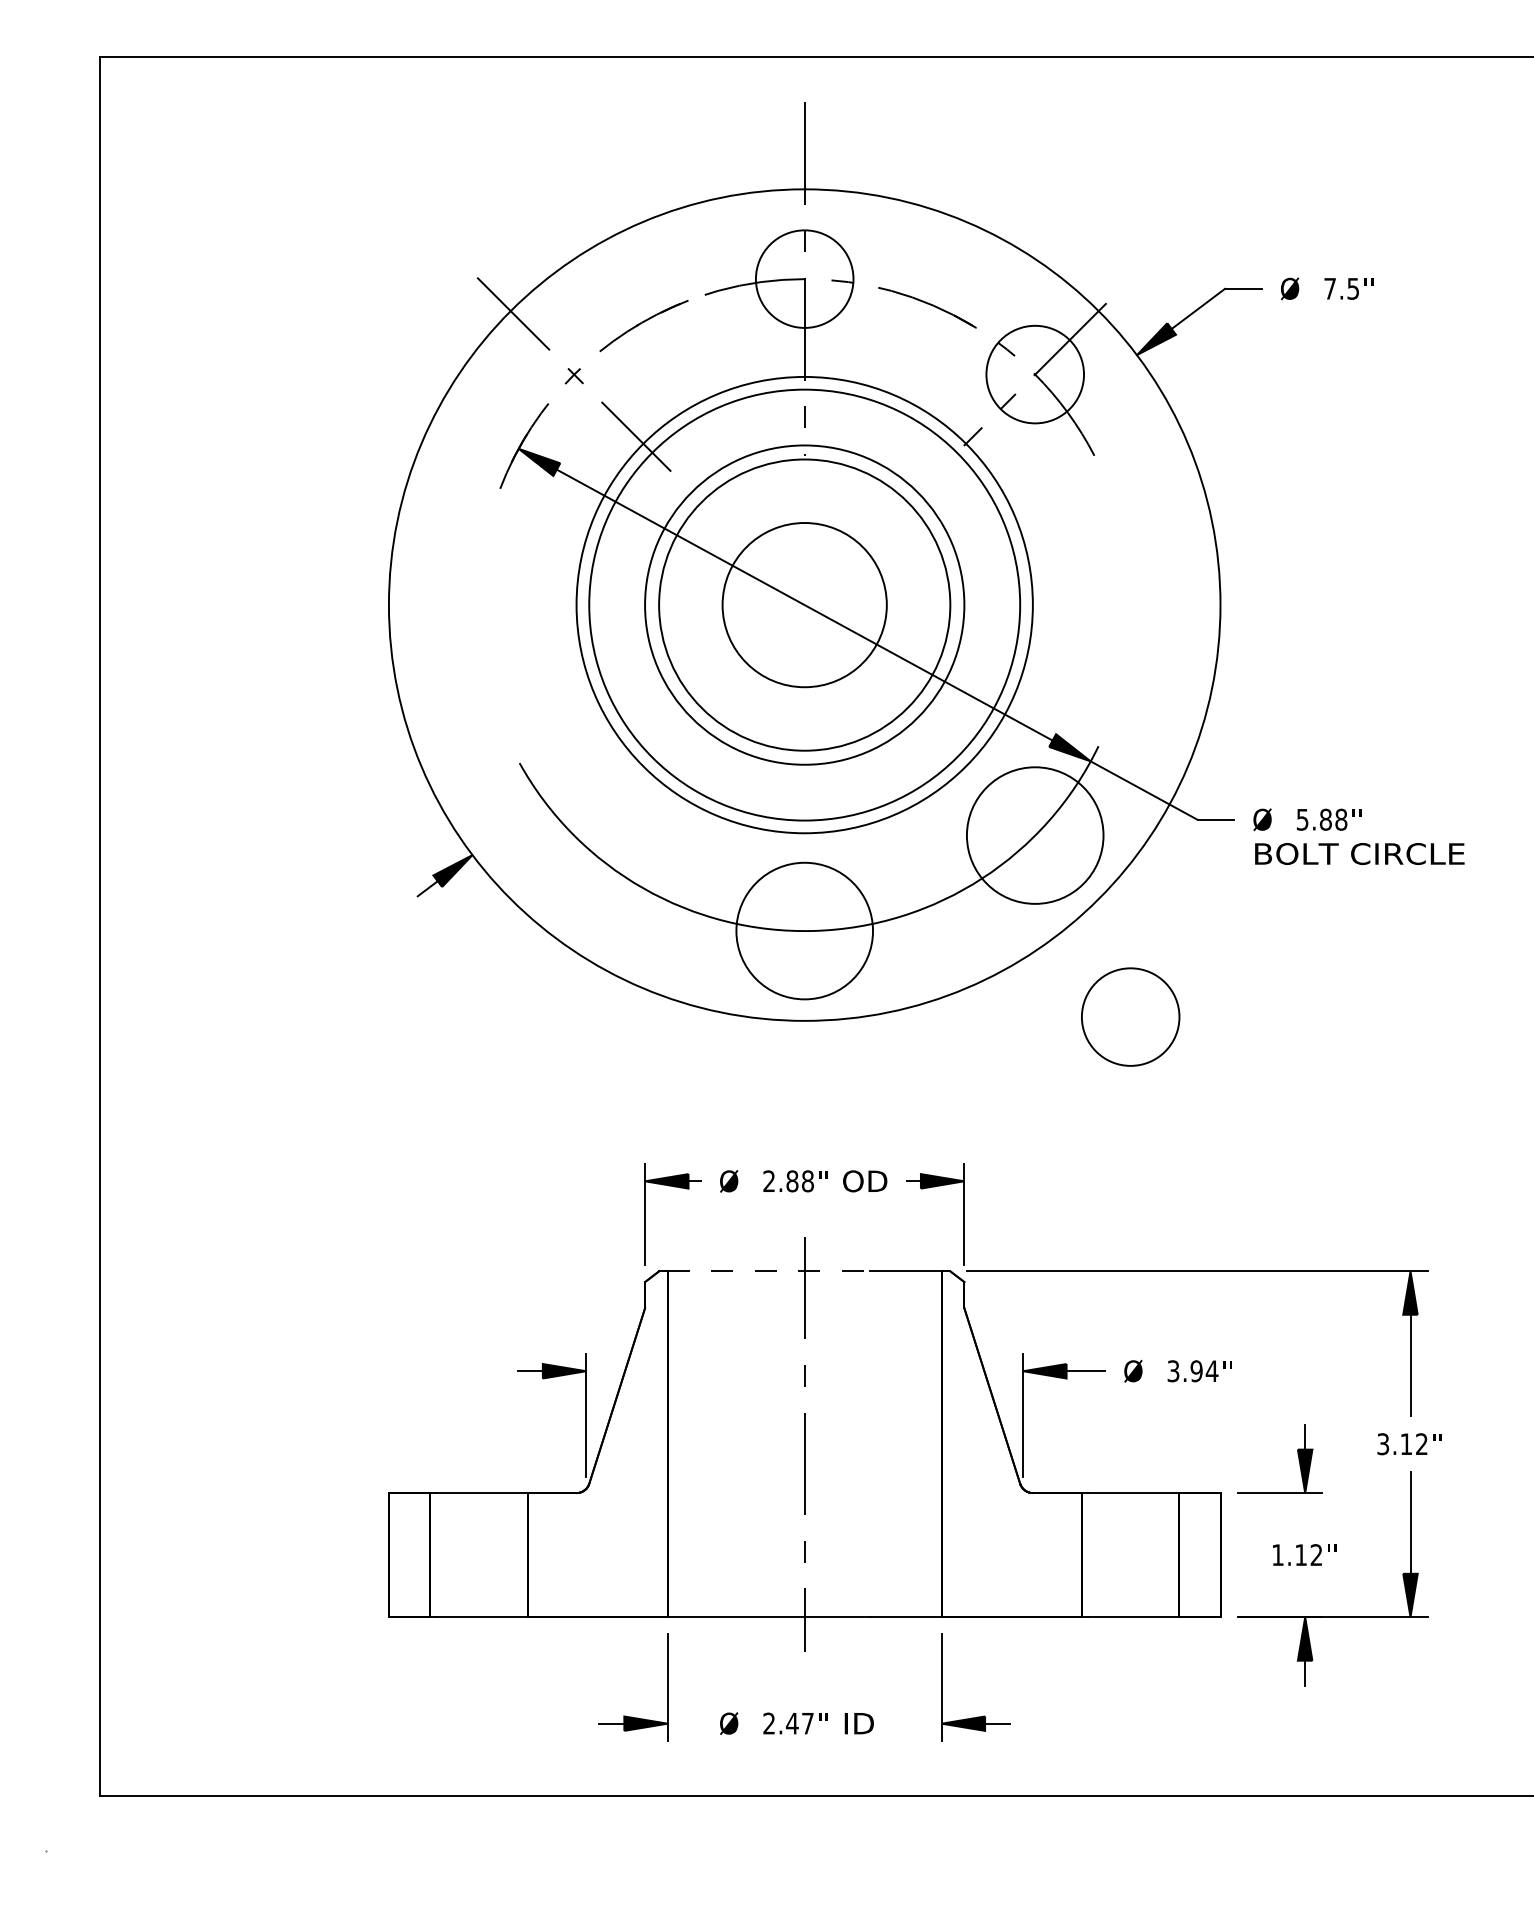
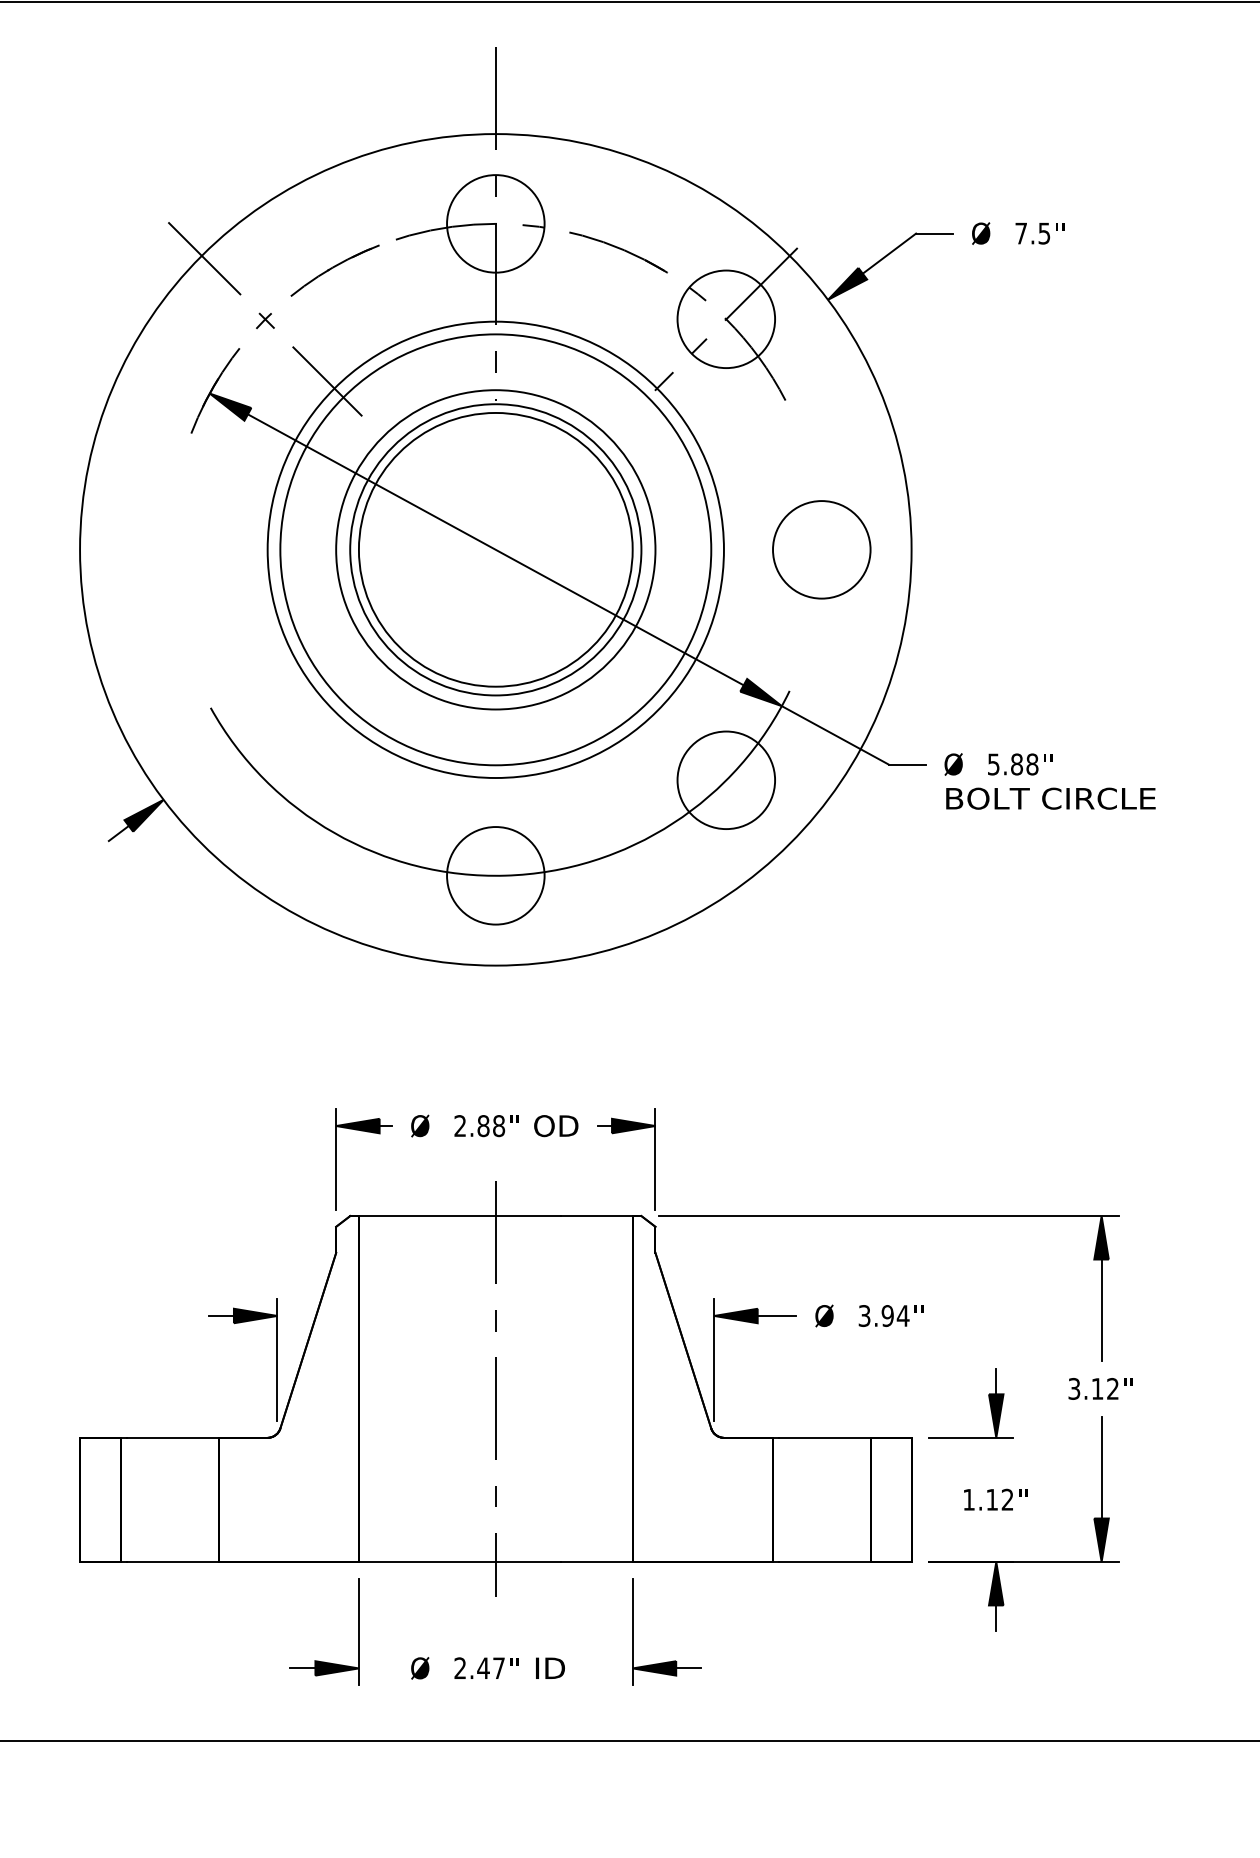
circle: (804, 604) -> (495, 549), size x1.67
circle: (1035, 835) -> (726, 780), size x0.71
circle: (804, 930) -> (495, 875), size x0.71
circle: (1130, 1016) -> (821, 549), moved
line: (769, 1271) -> (460, 1216), dashed -> solid

